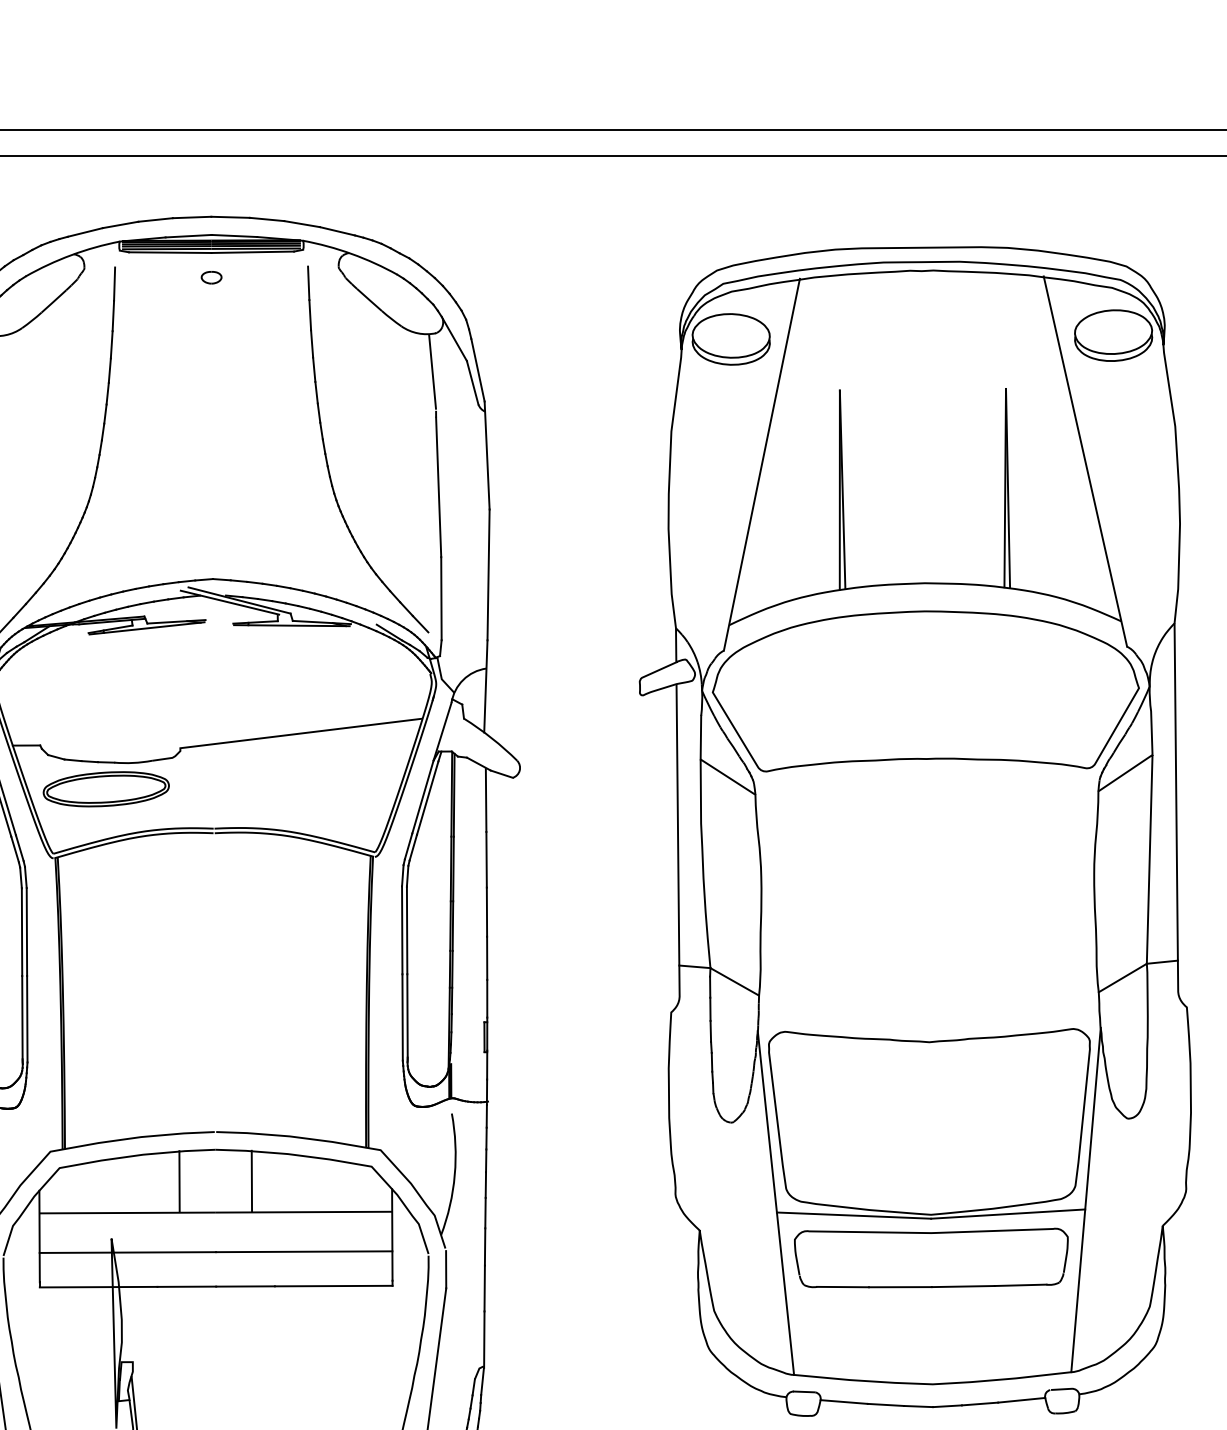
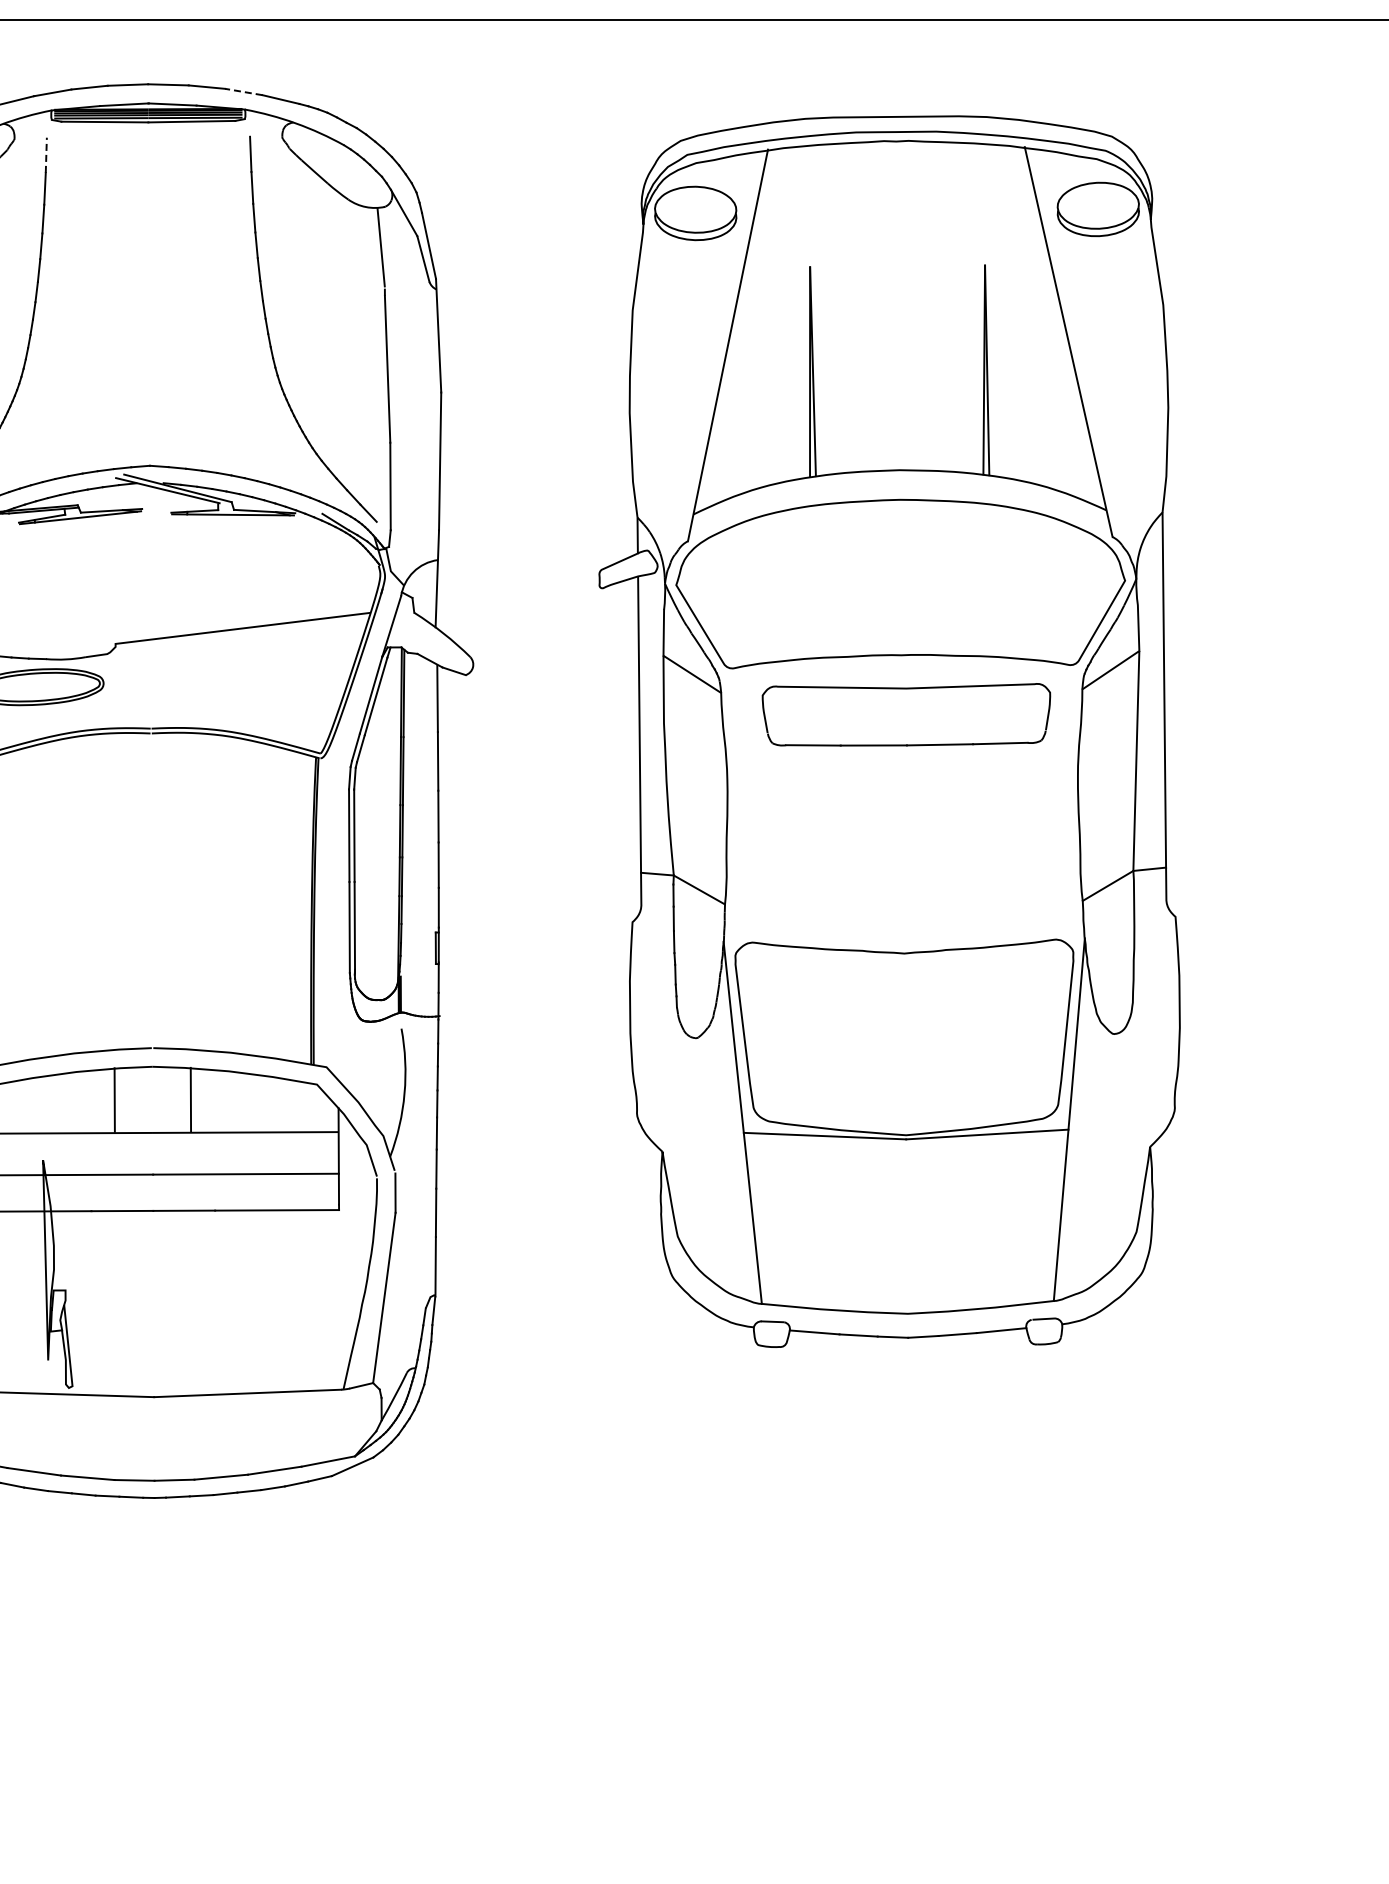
line: (301, 223) -> (243, 91), solid -> dashed
part: (211, 277) -> (148, 148), removed
line: (114, 284) -> (46, 155), solid -> dashed
part: (931, 1257) -> (906, 714), moved

